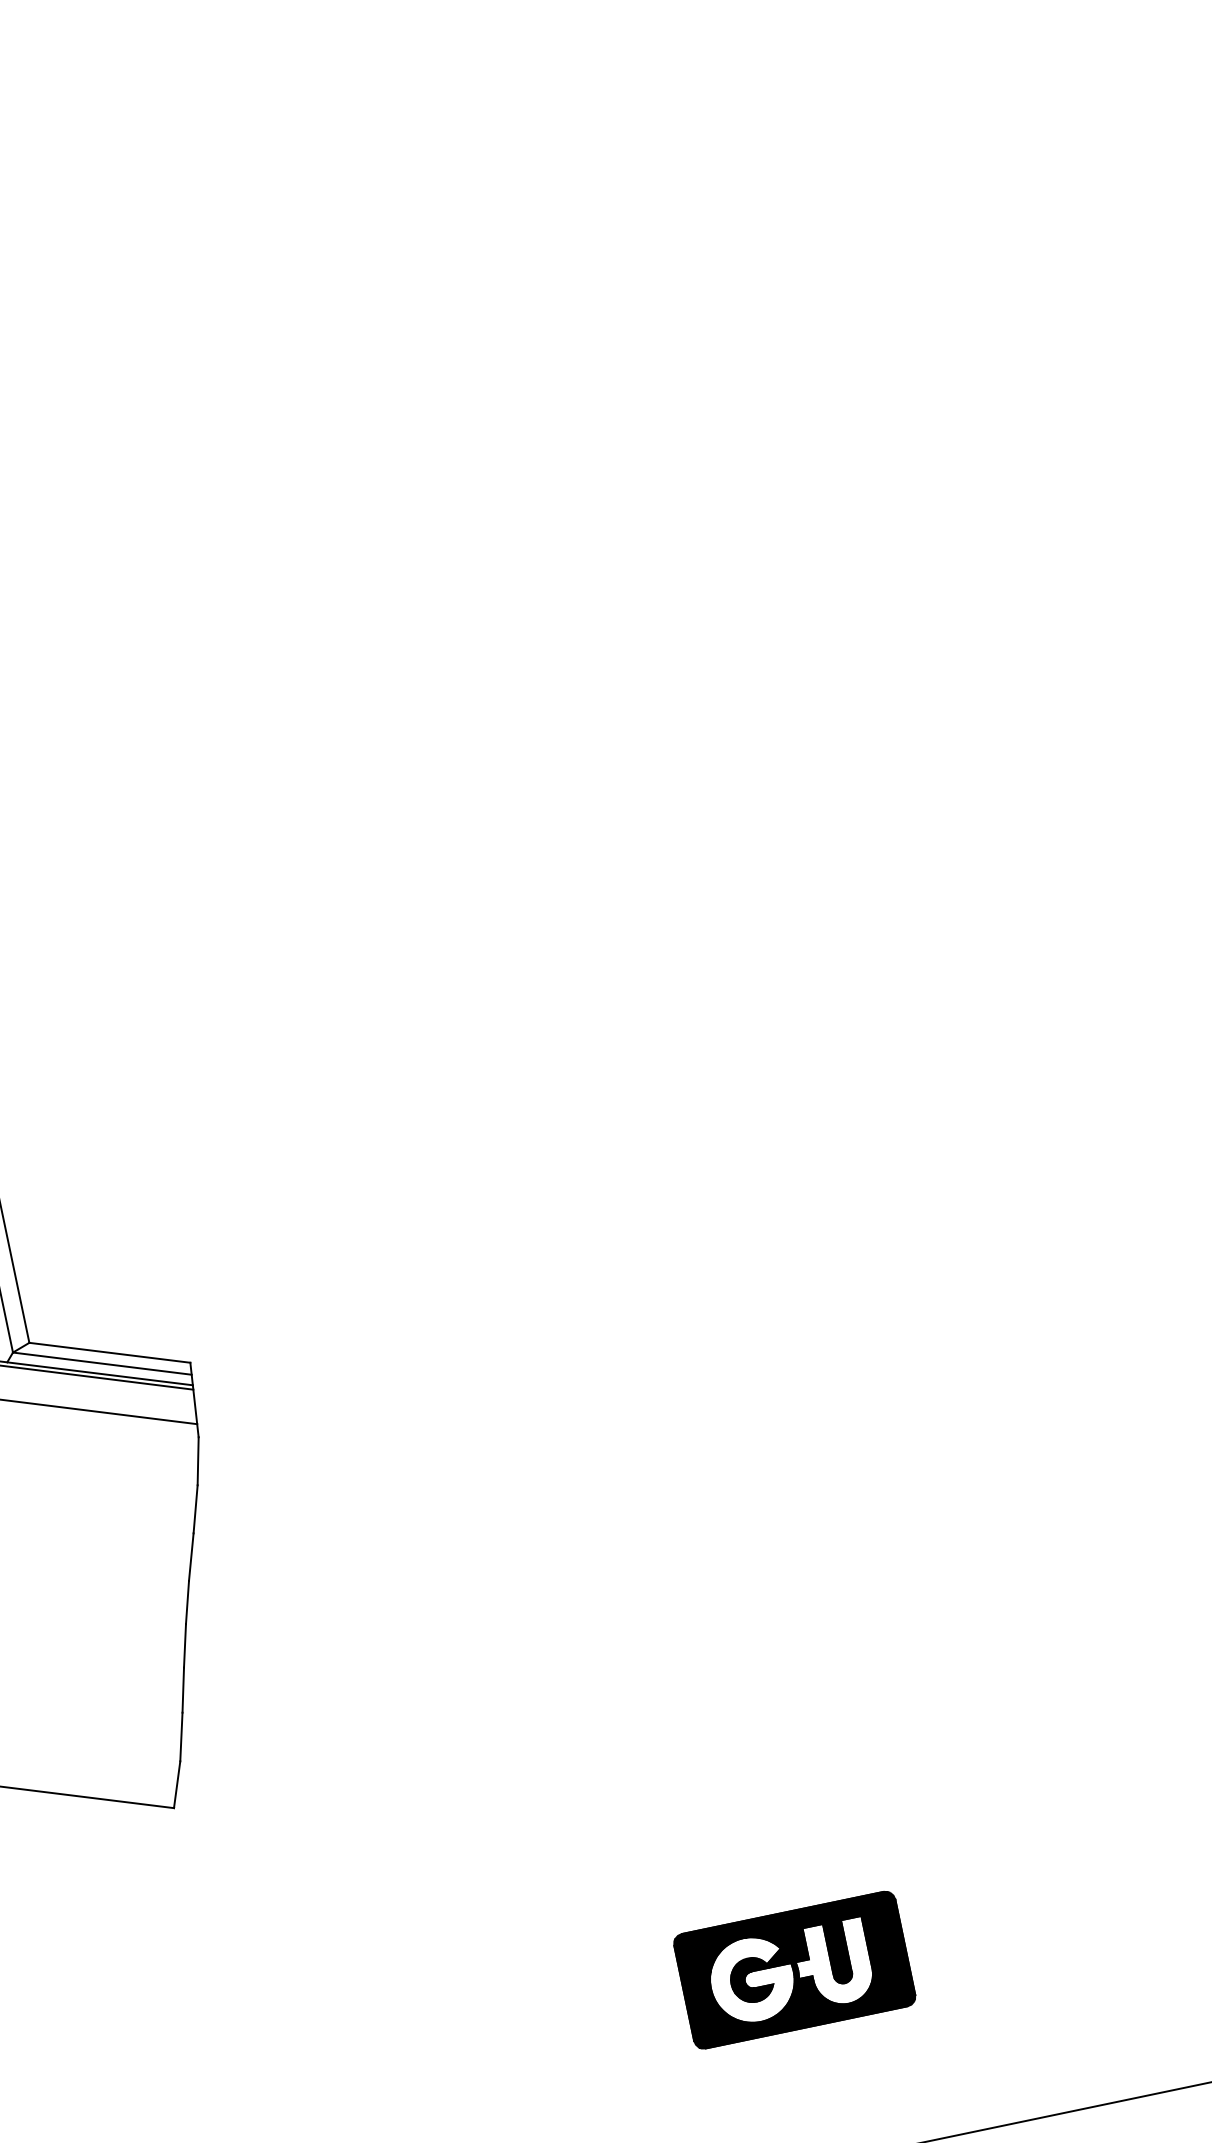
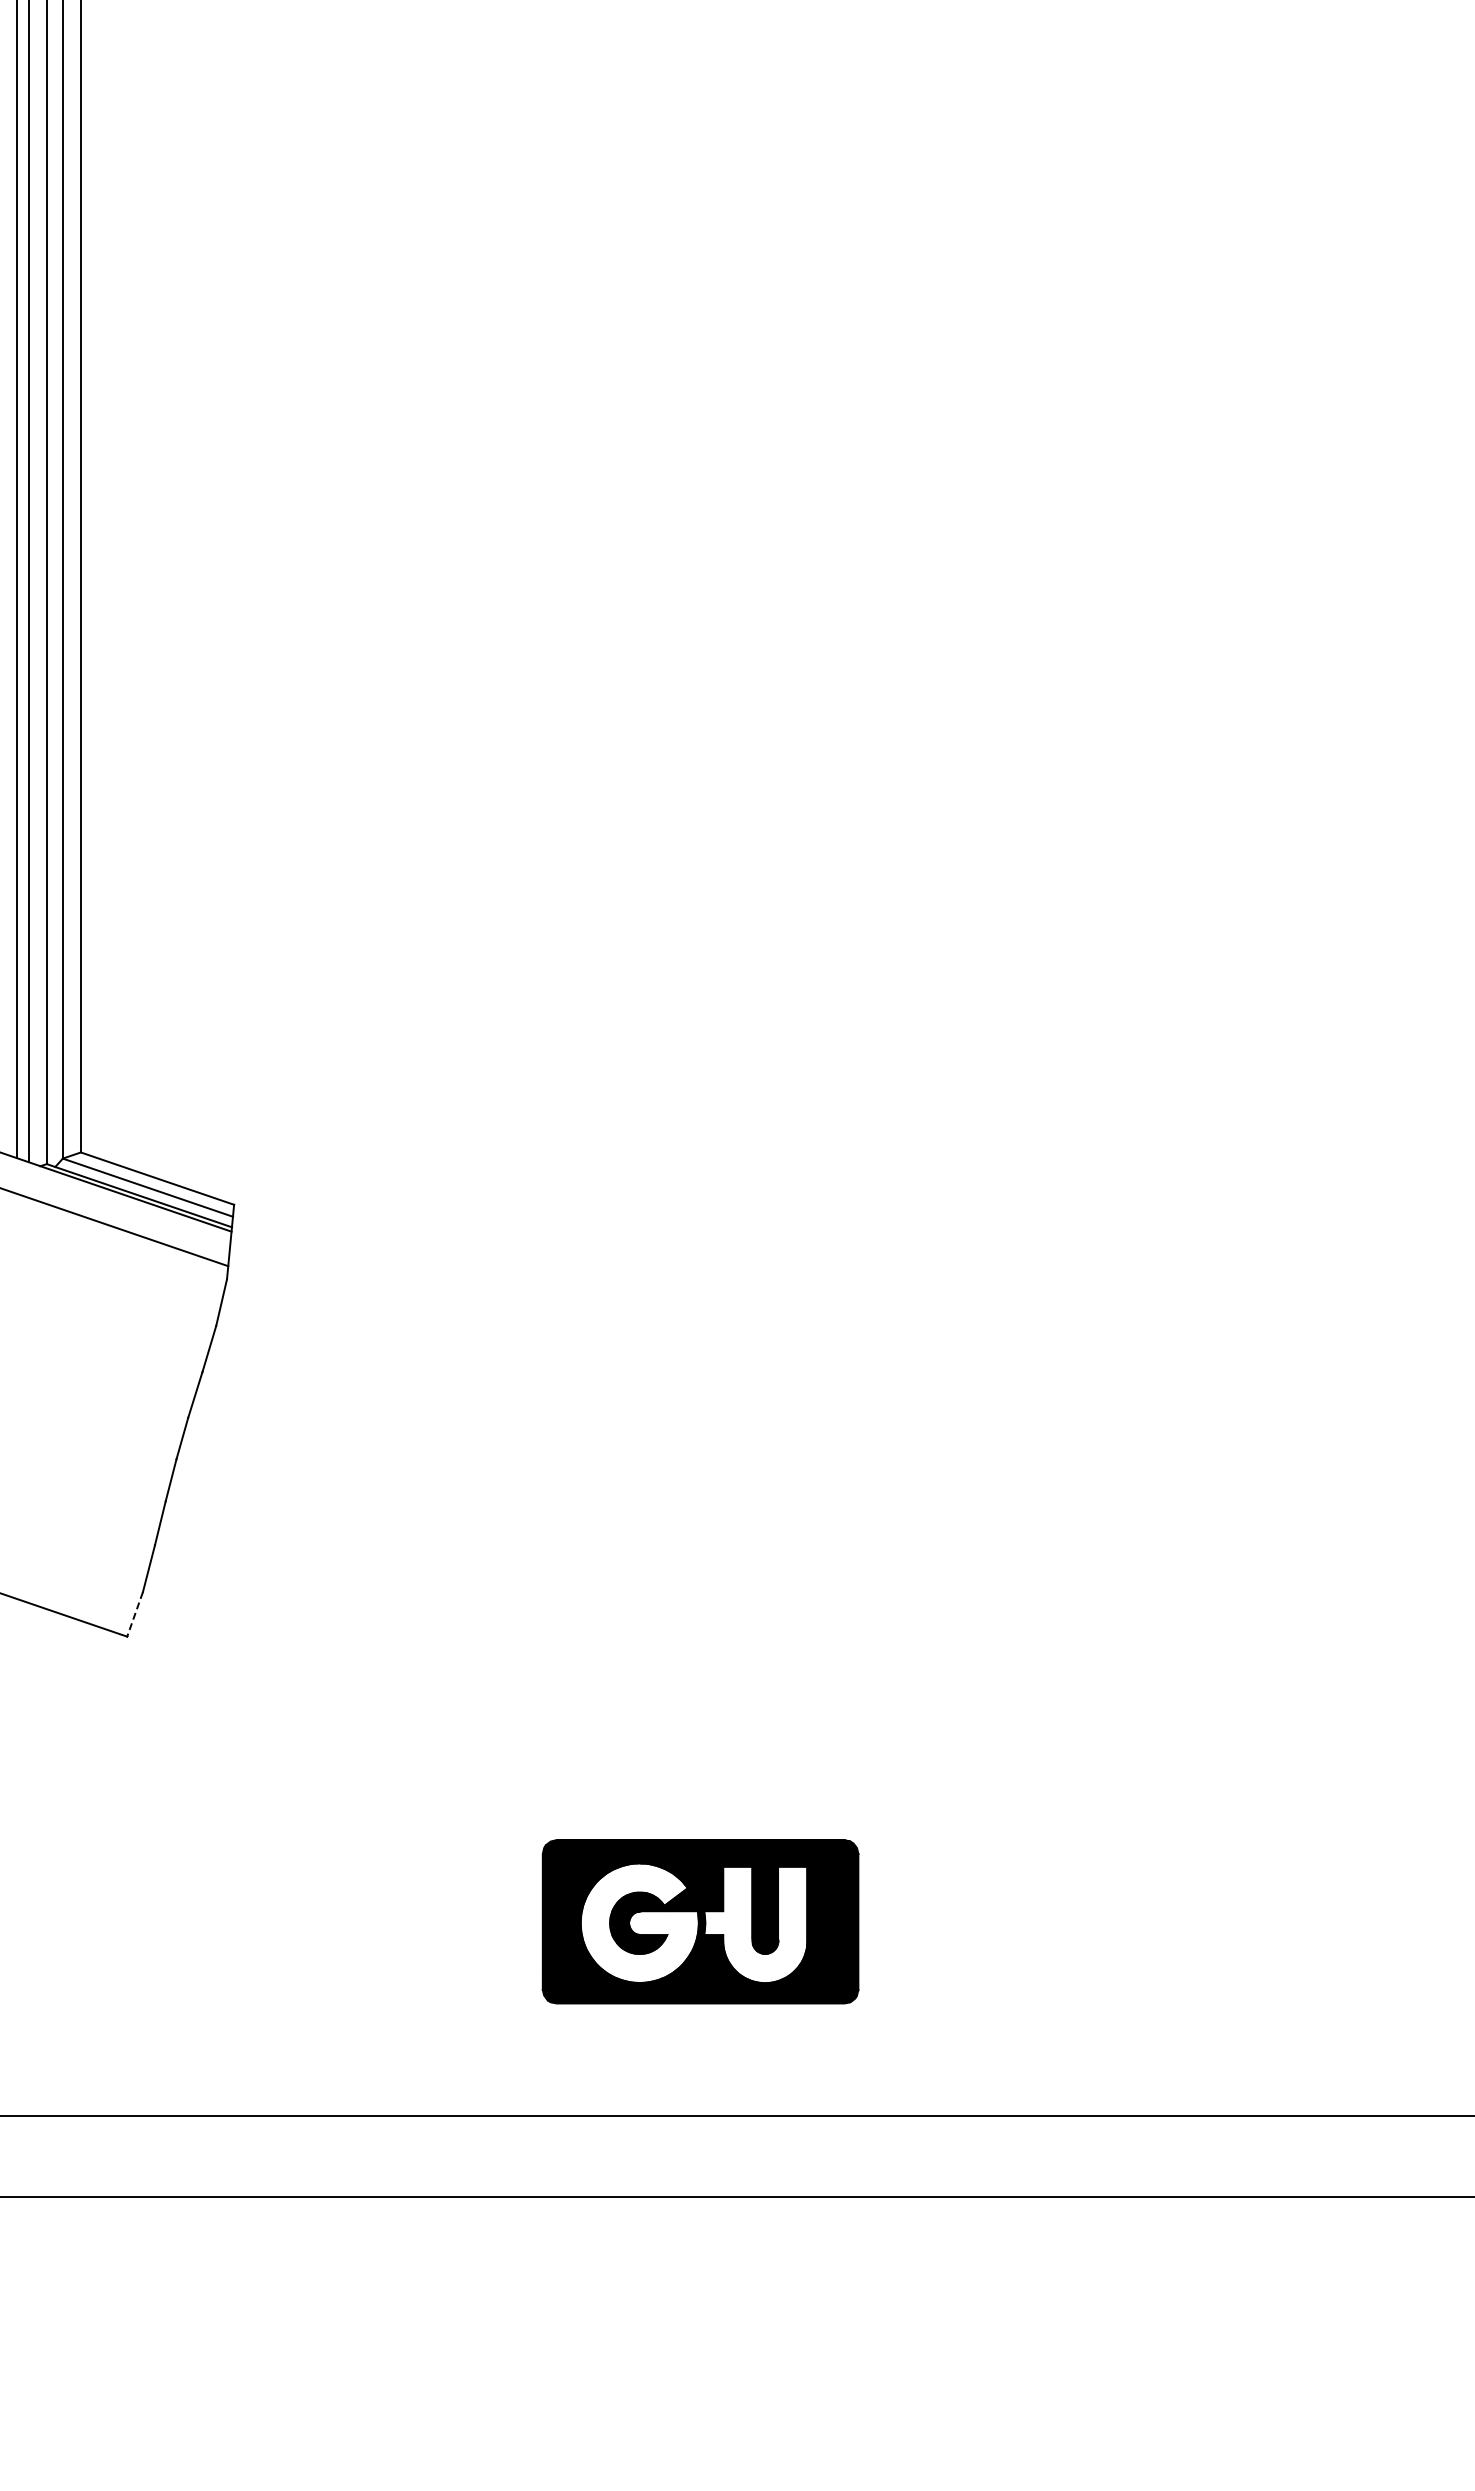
line: (177, 1784) -> (135, 1614), solid -> dashed
part: (794, 1969) -> (700, 1921), size x1.4

